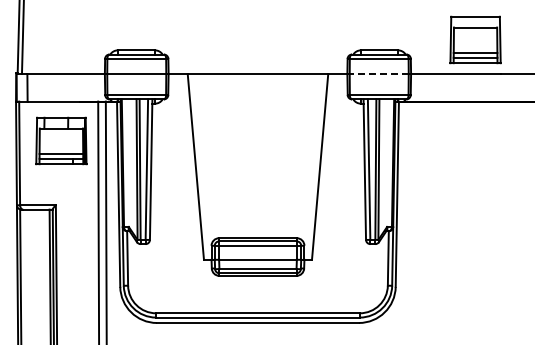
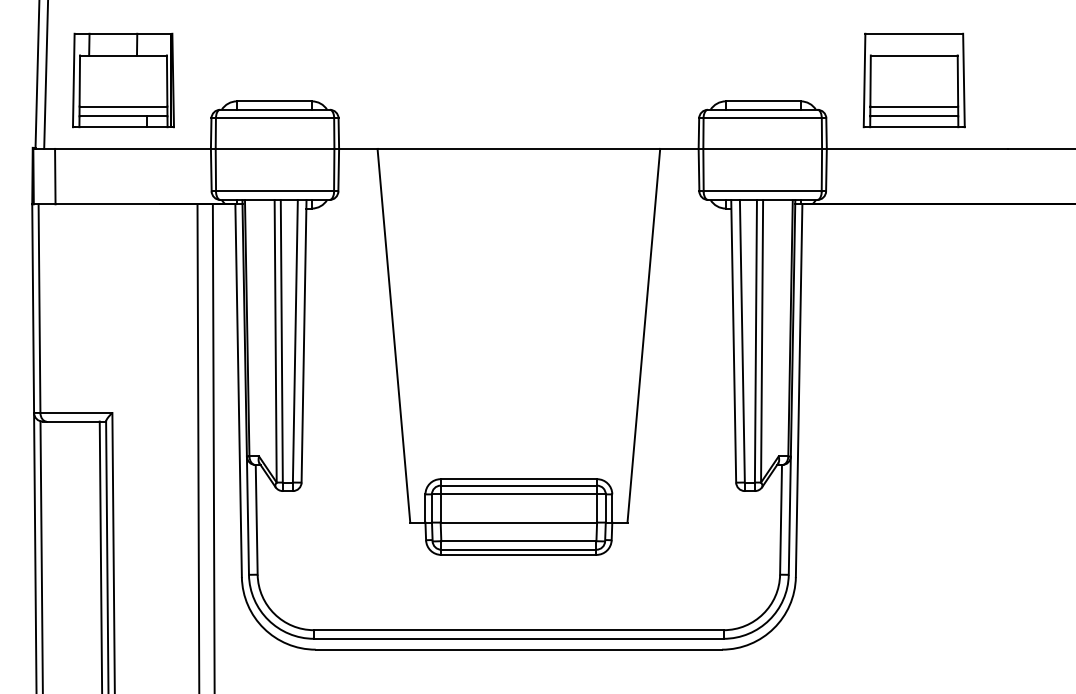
part: (475, 39) -> (914, 79), moved
line: (379, 74) -> (763, 149), dashed -> solid
part: (61, 140) -> (123, 79), moved

